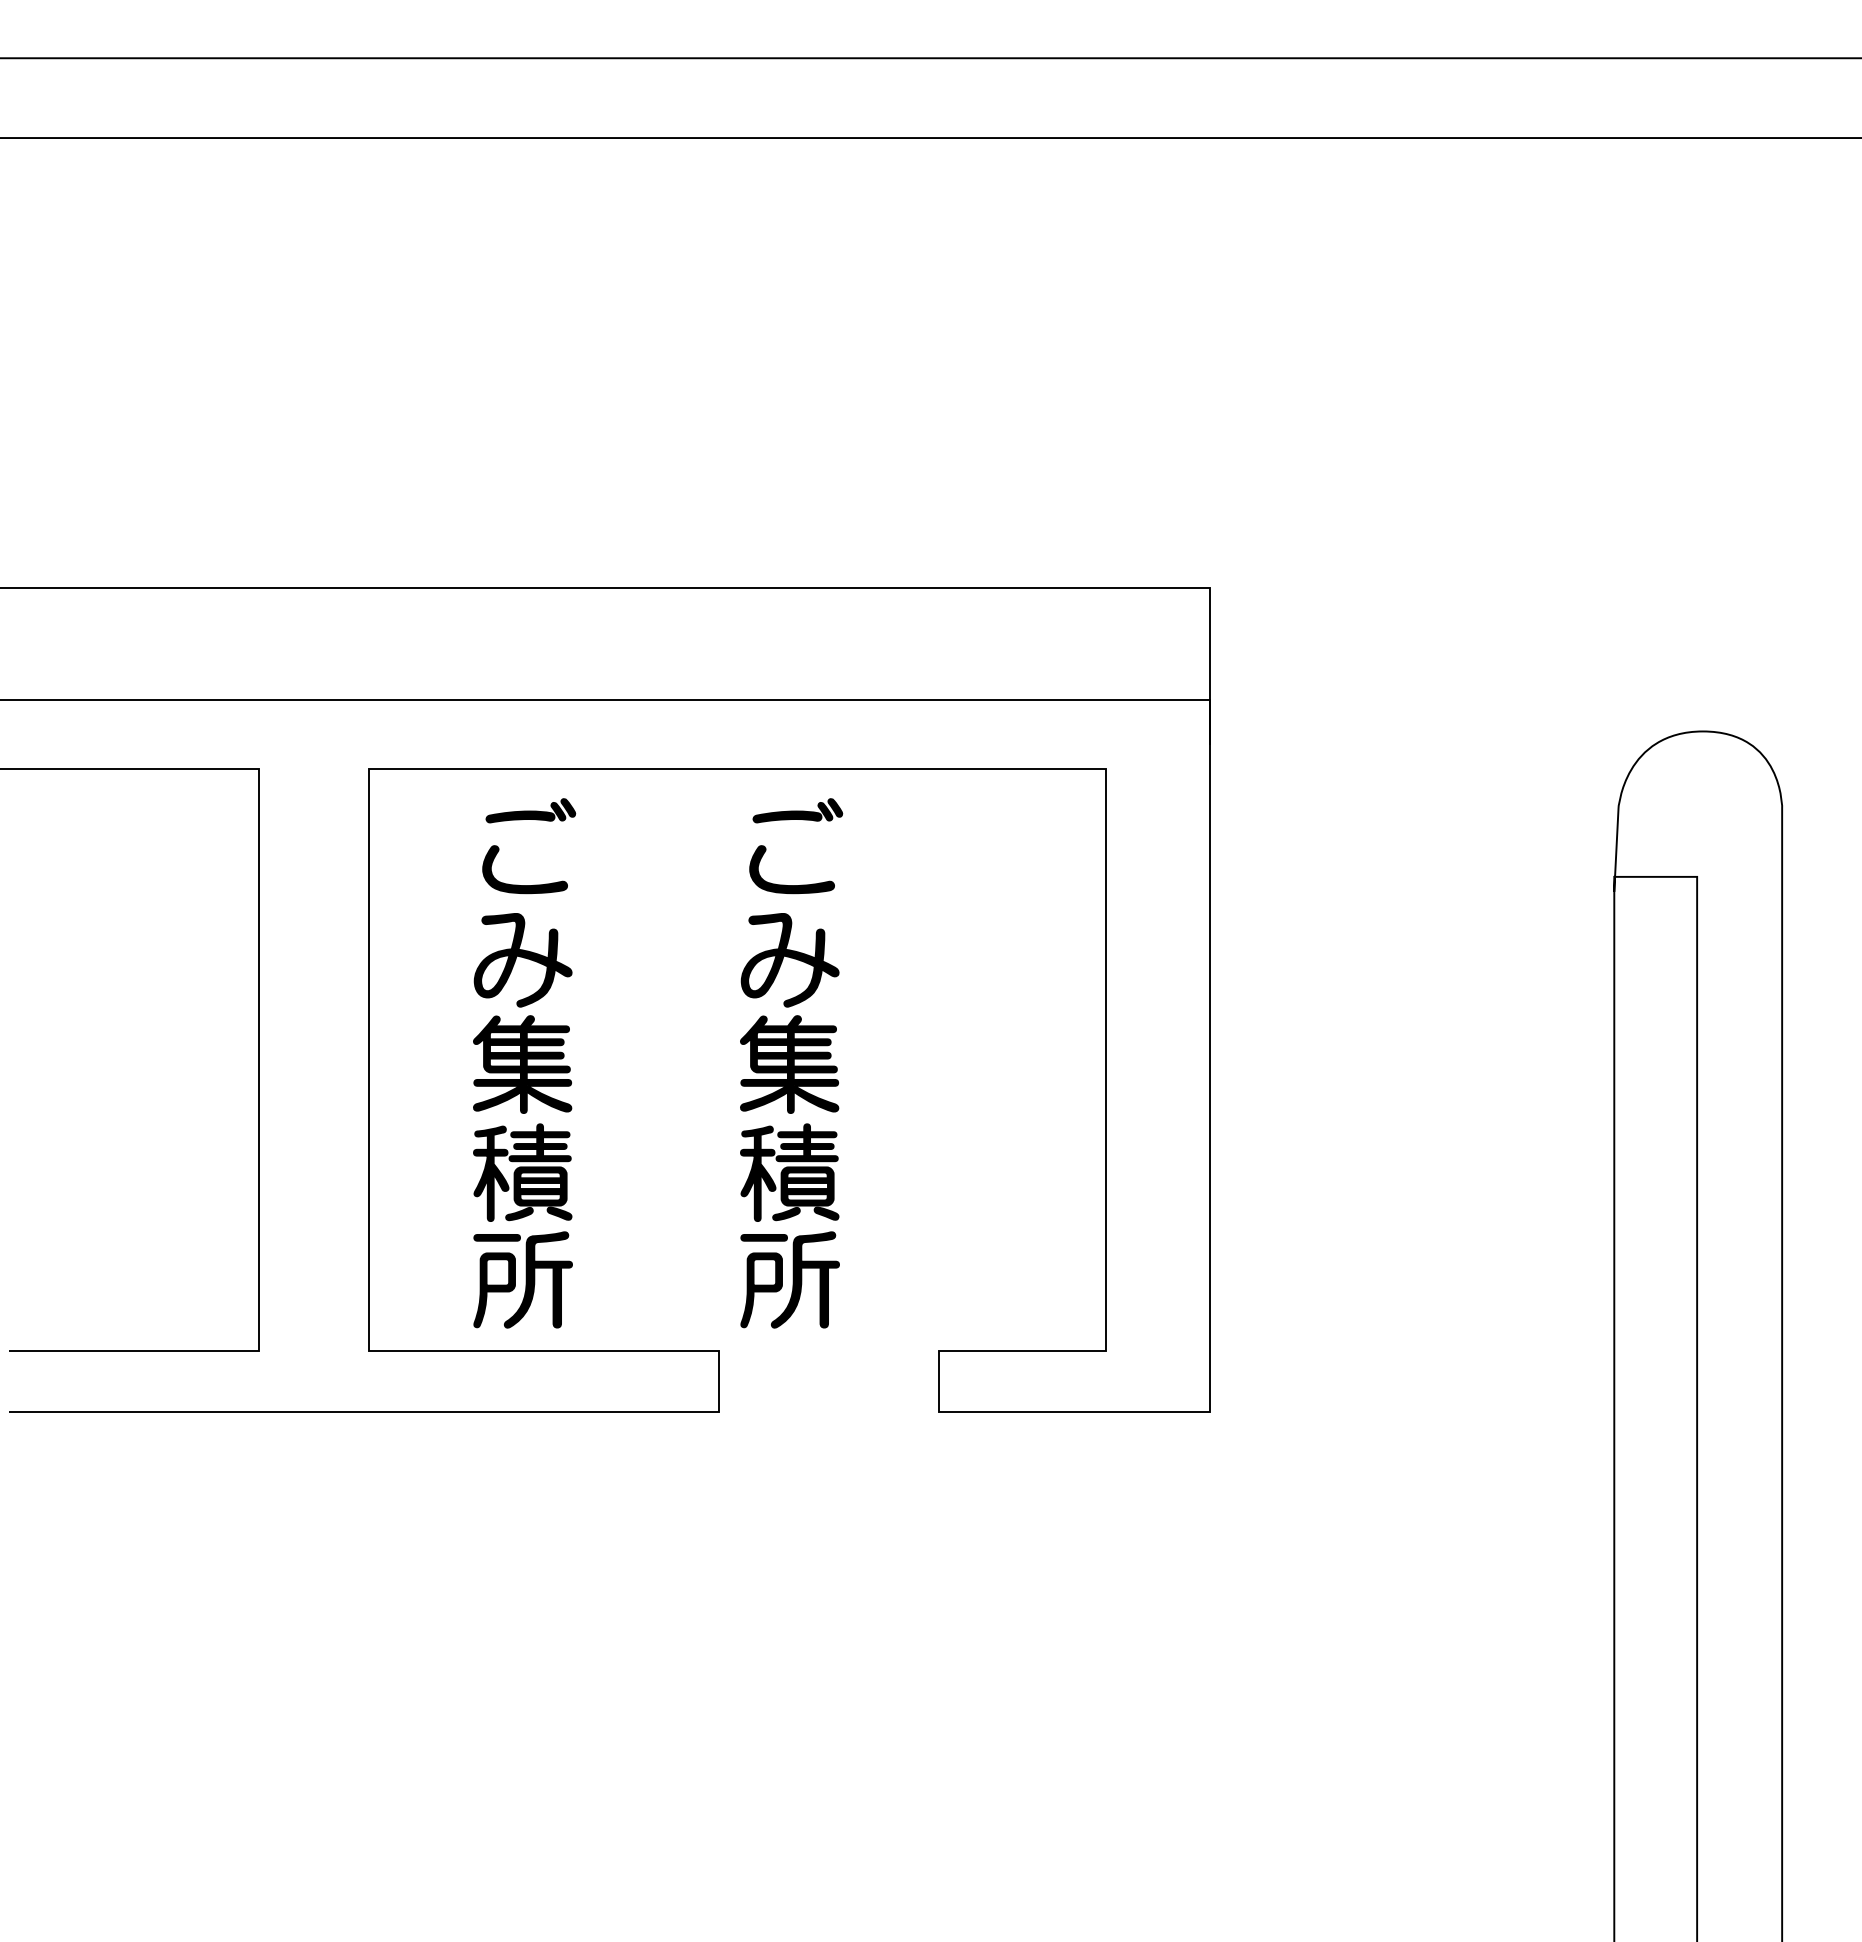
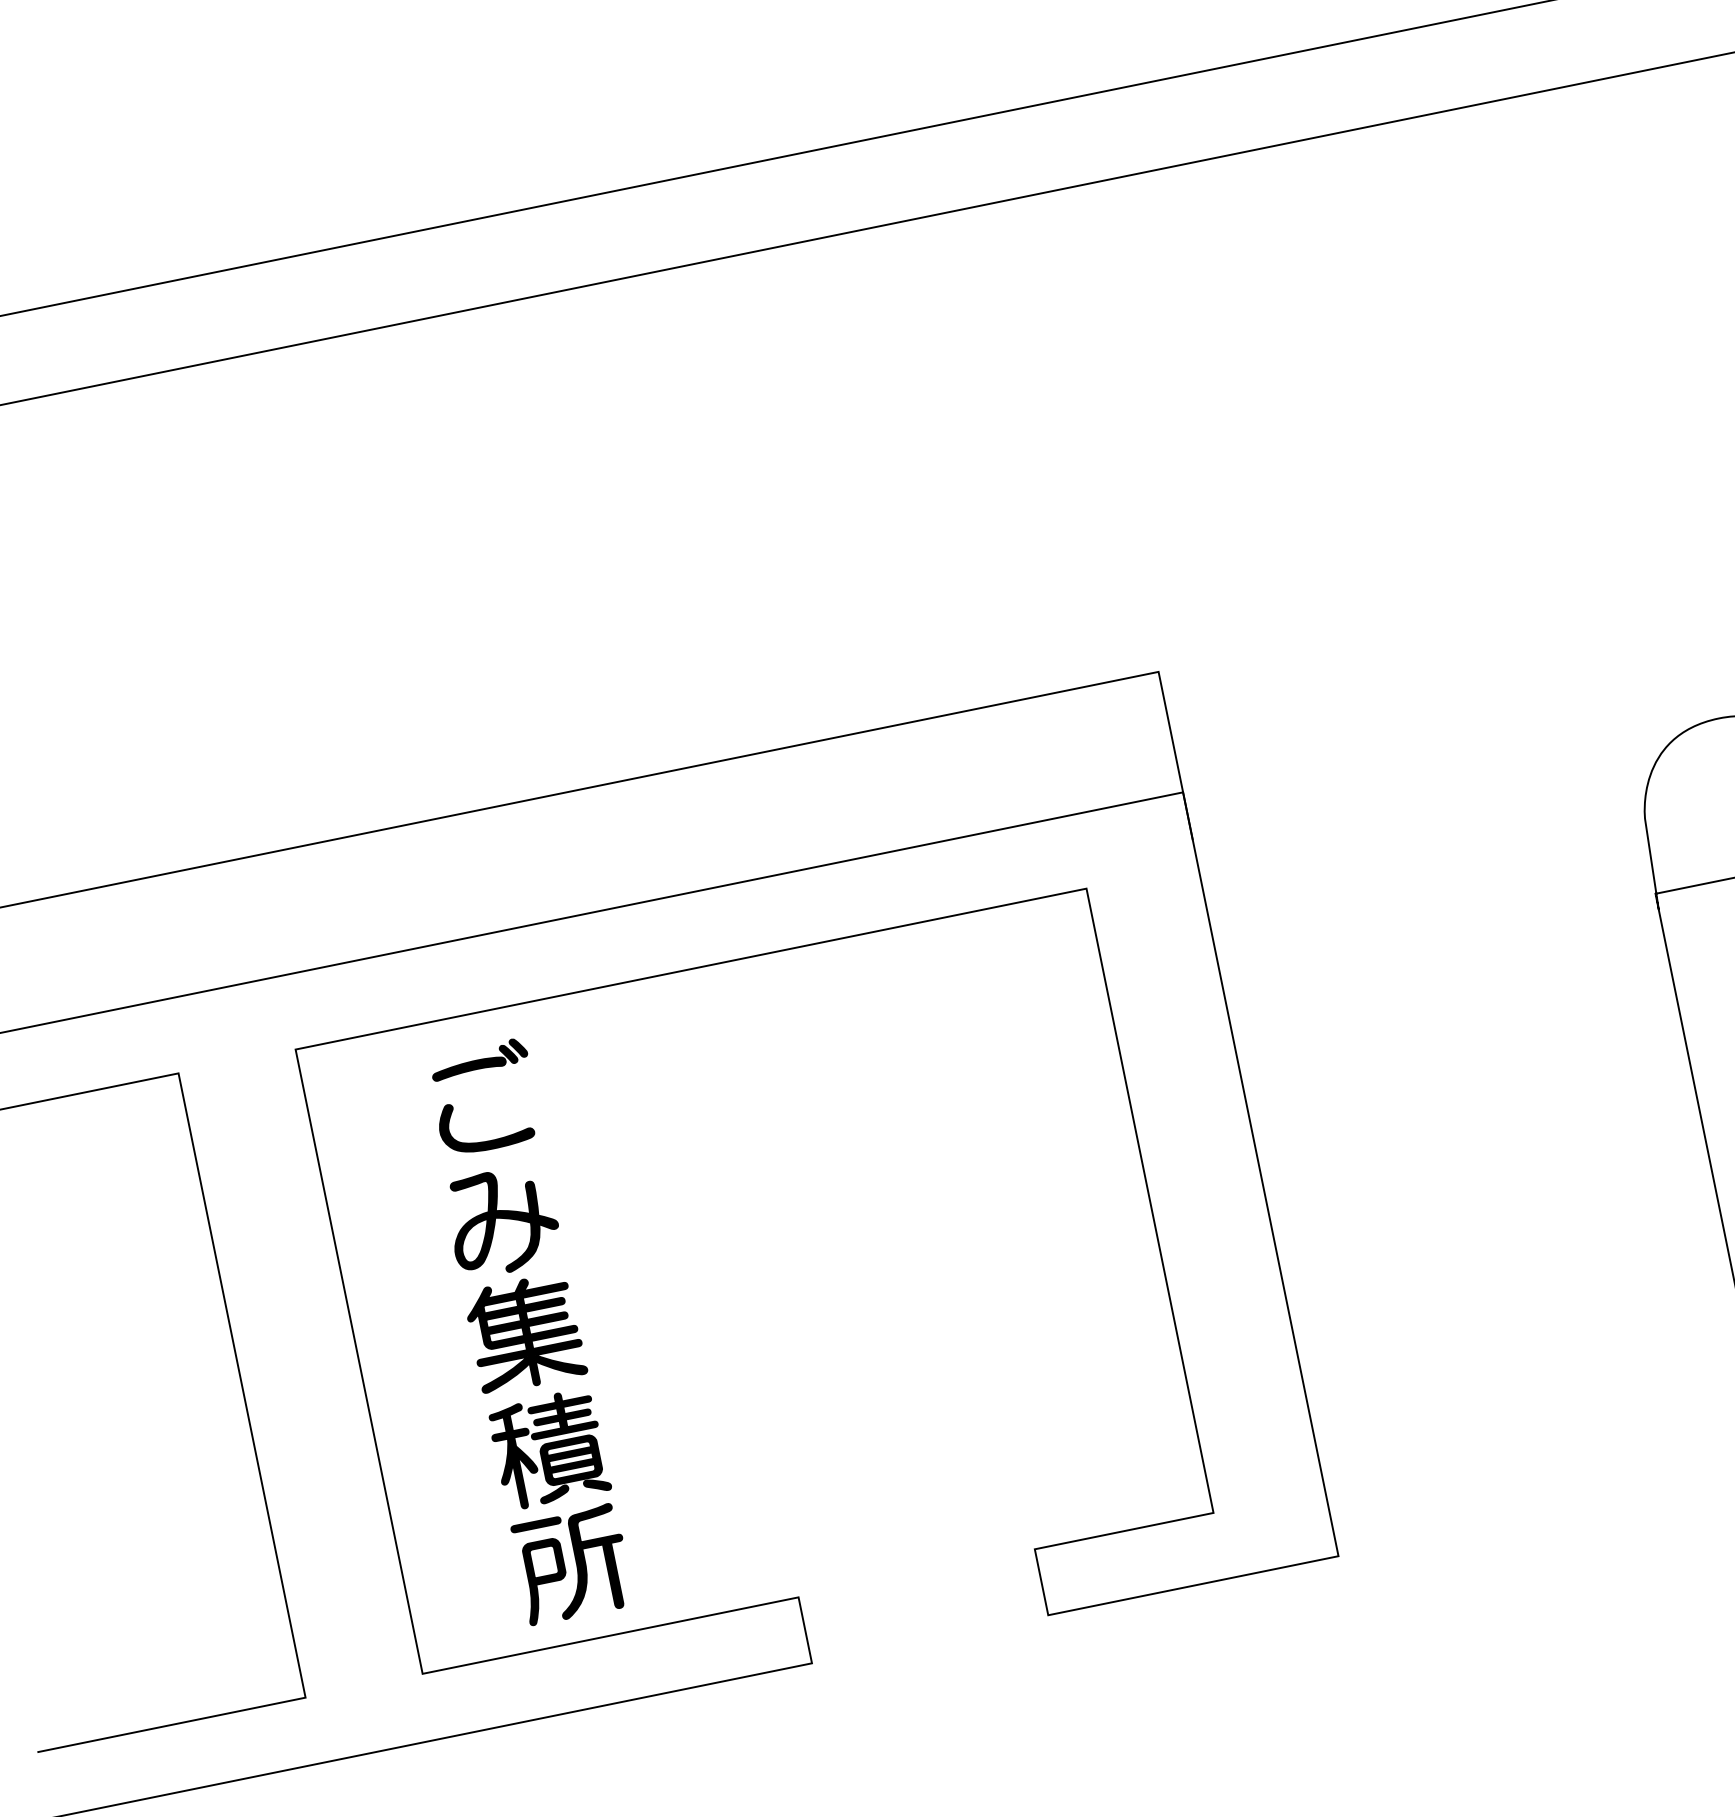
part: (791, 1063) -> (813, 1273), removed

